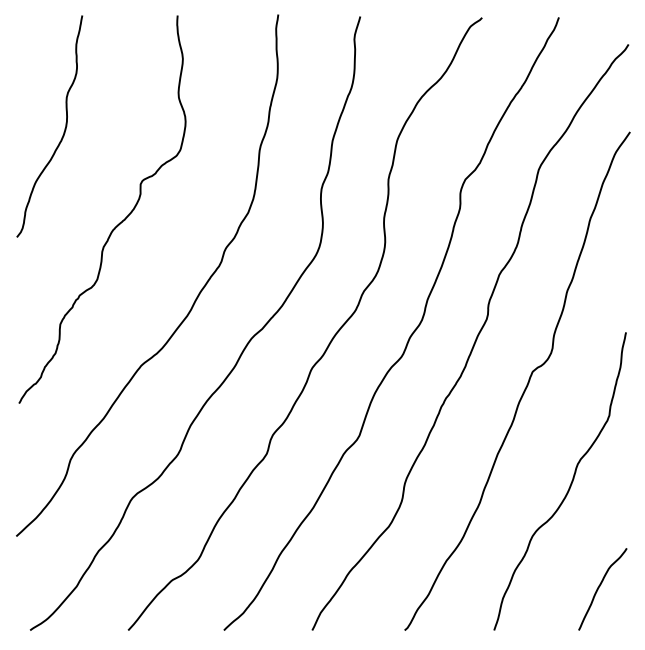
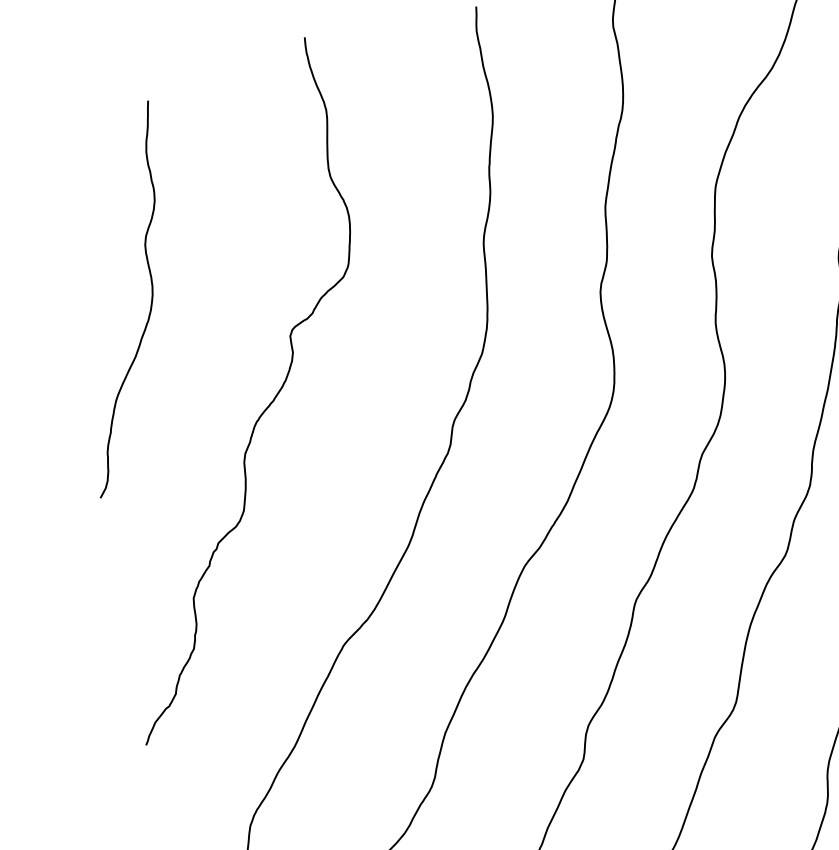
curve: (64, 128) -> (150, 298), moved

